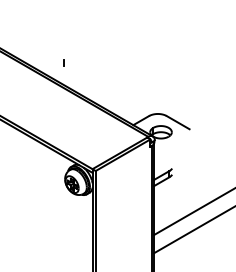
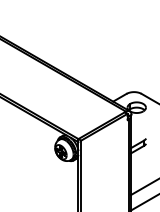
line: (63, 62) -> (53, 48), removed

